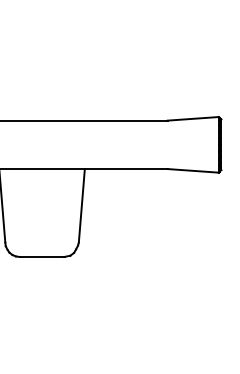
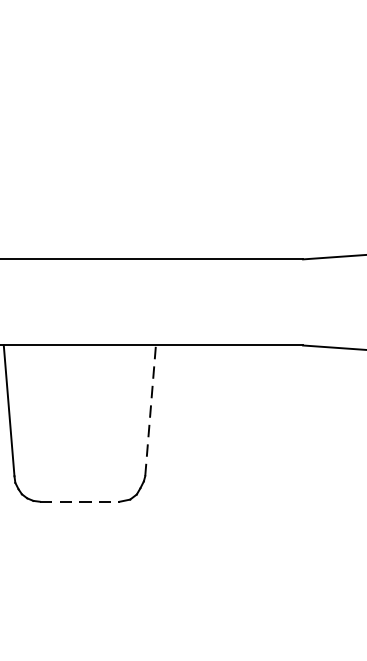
line: (81, 205) -> (149, 410), solid -> dashed
line: (42, 256) -> (80, 500), solid -> dashed

